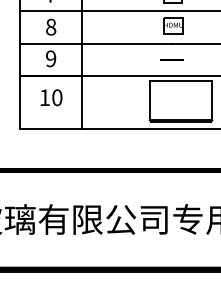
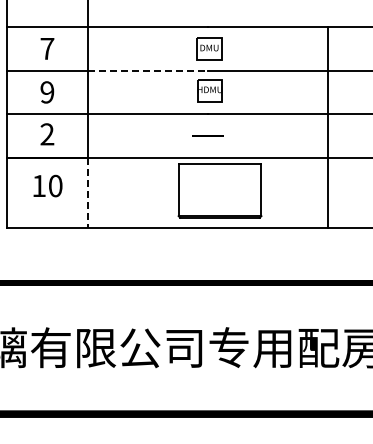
line: (127, 10) -> (148, 70), solid -> dashed
text: (51, 27) -> (47, 92), 8 -> 9
text: (51, 58) -> (47, 134), 9 -> 2
line: (82, 102) -> (88, 192), solid -> dashed

